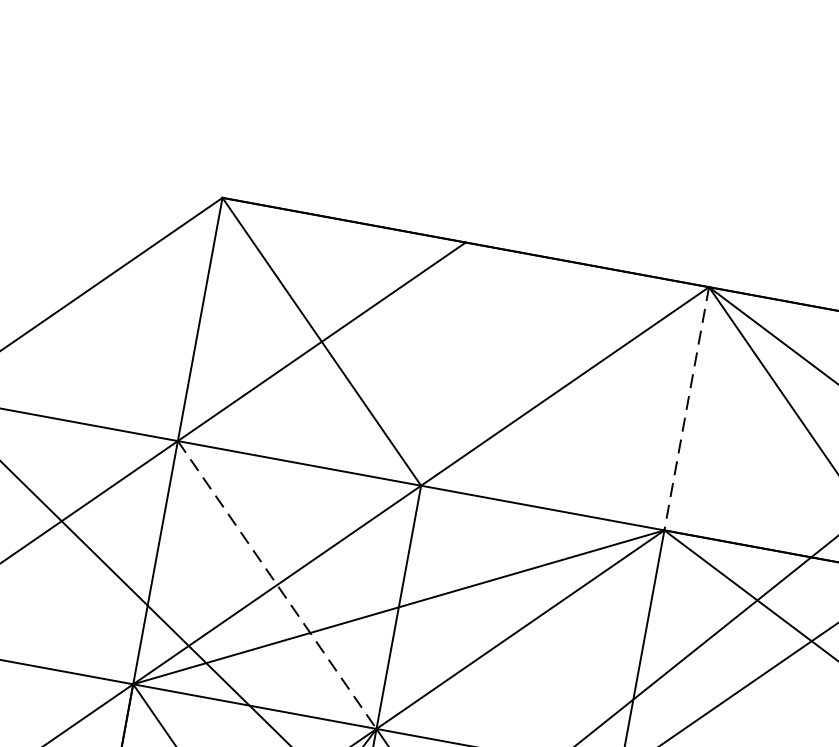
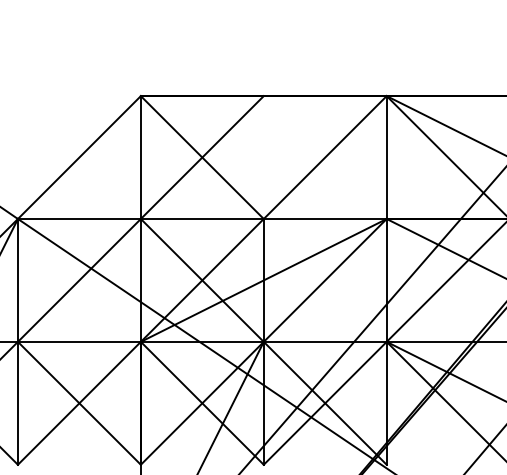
line: (685, 410) -> (386, 158), dashed -> solid
line: (277, 585) -> (202, 280), dashed -> solid

